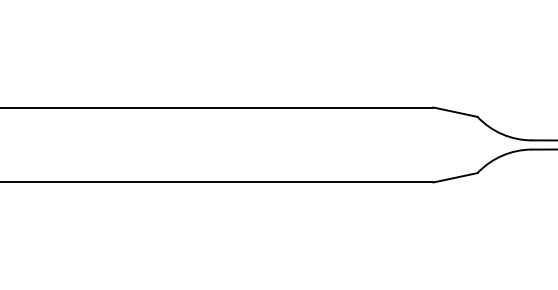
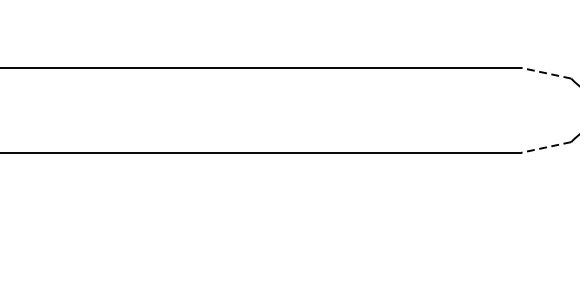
line: (455, 112) -> (546, 73), solid -> dashed
line: (455, 177) -> (546, 147), solid -> dashed

